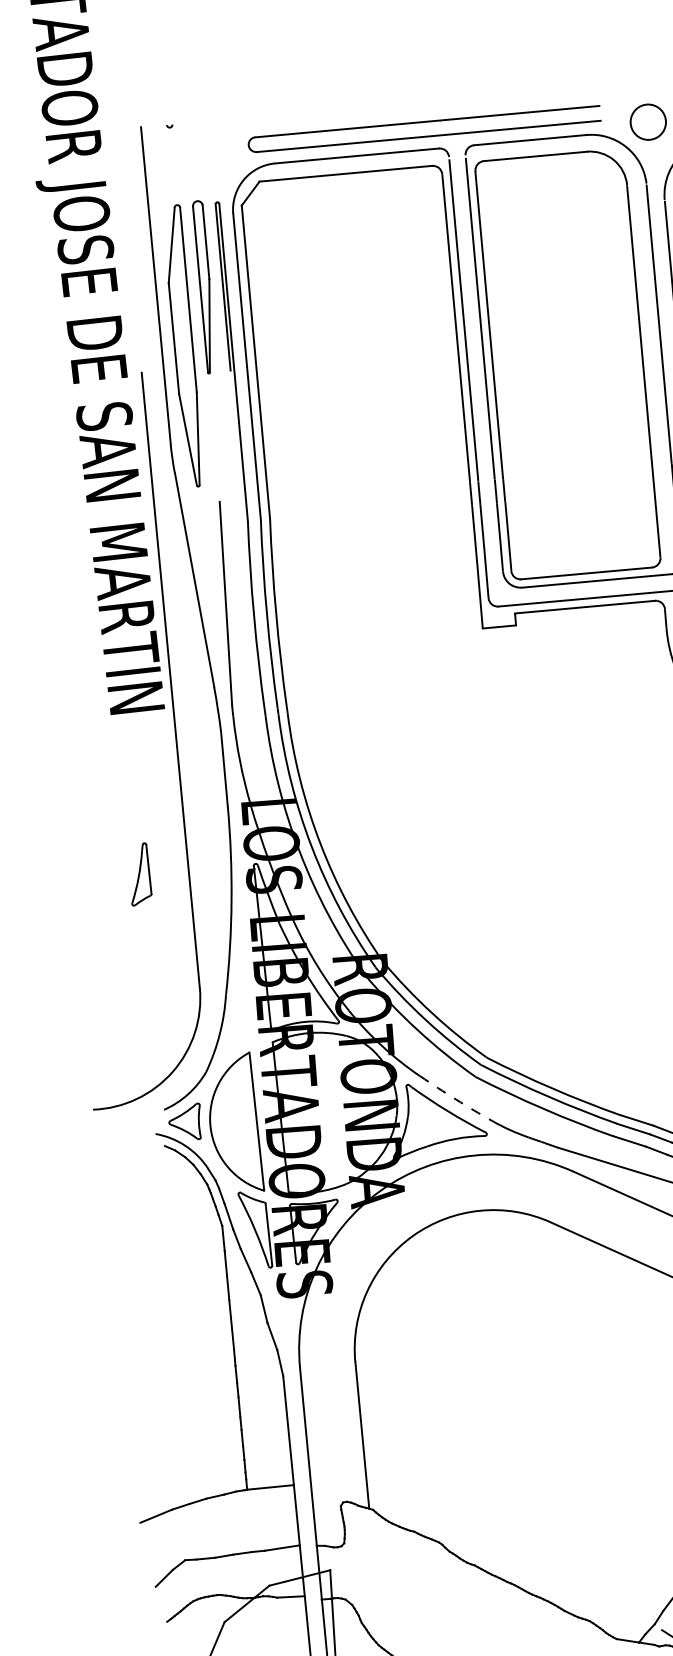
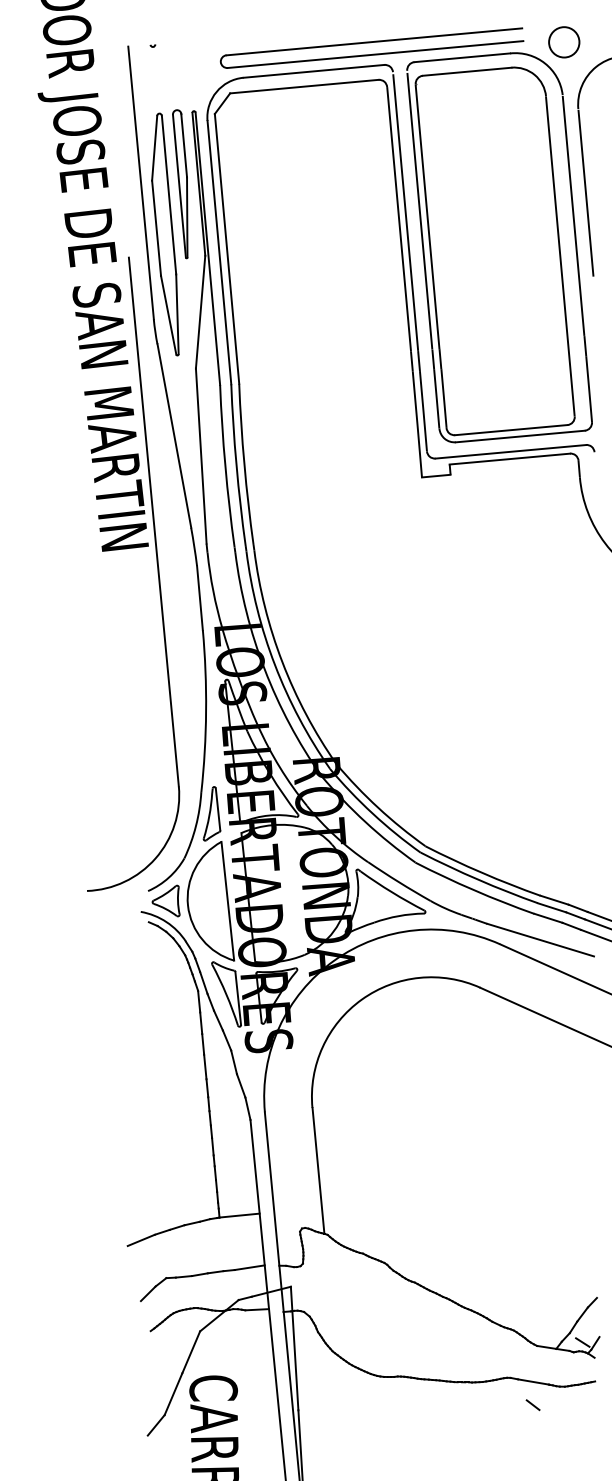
line: (225, 435) -> (200, 311), added
part: (141, 874) -> (211, 813), moved
arc: (456, 1099) -> (399, 882), dashed -> solid

